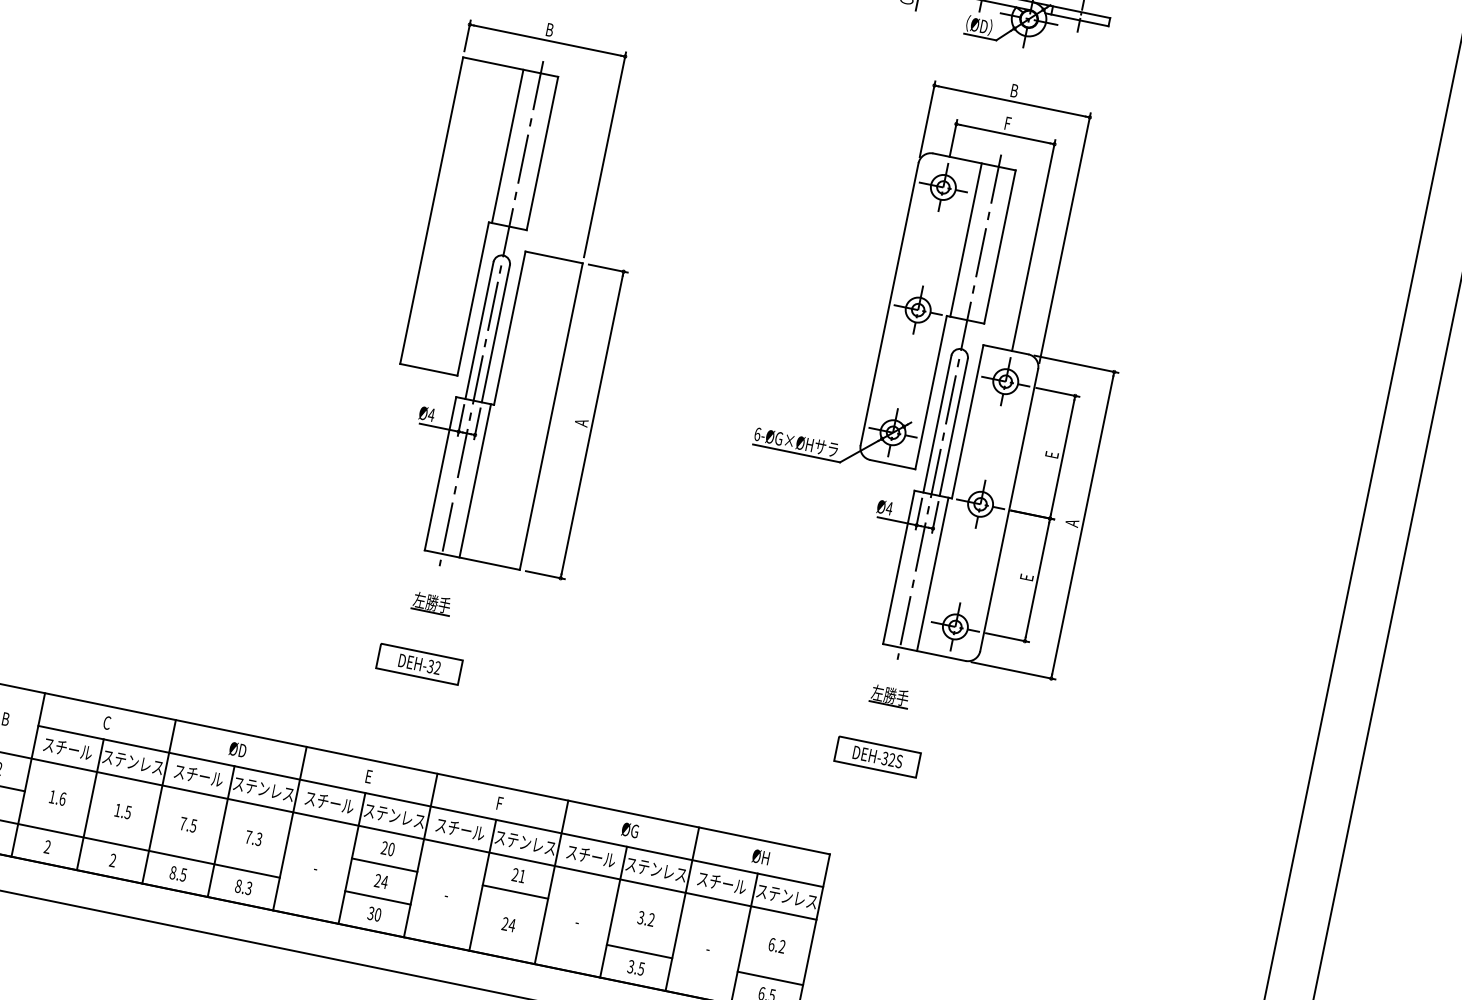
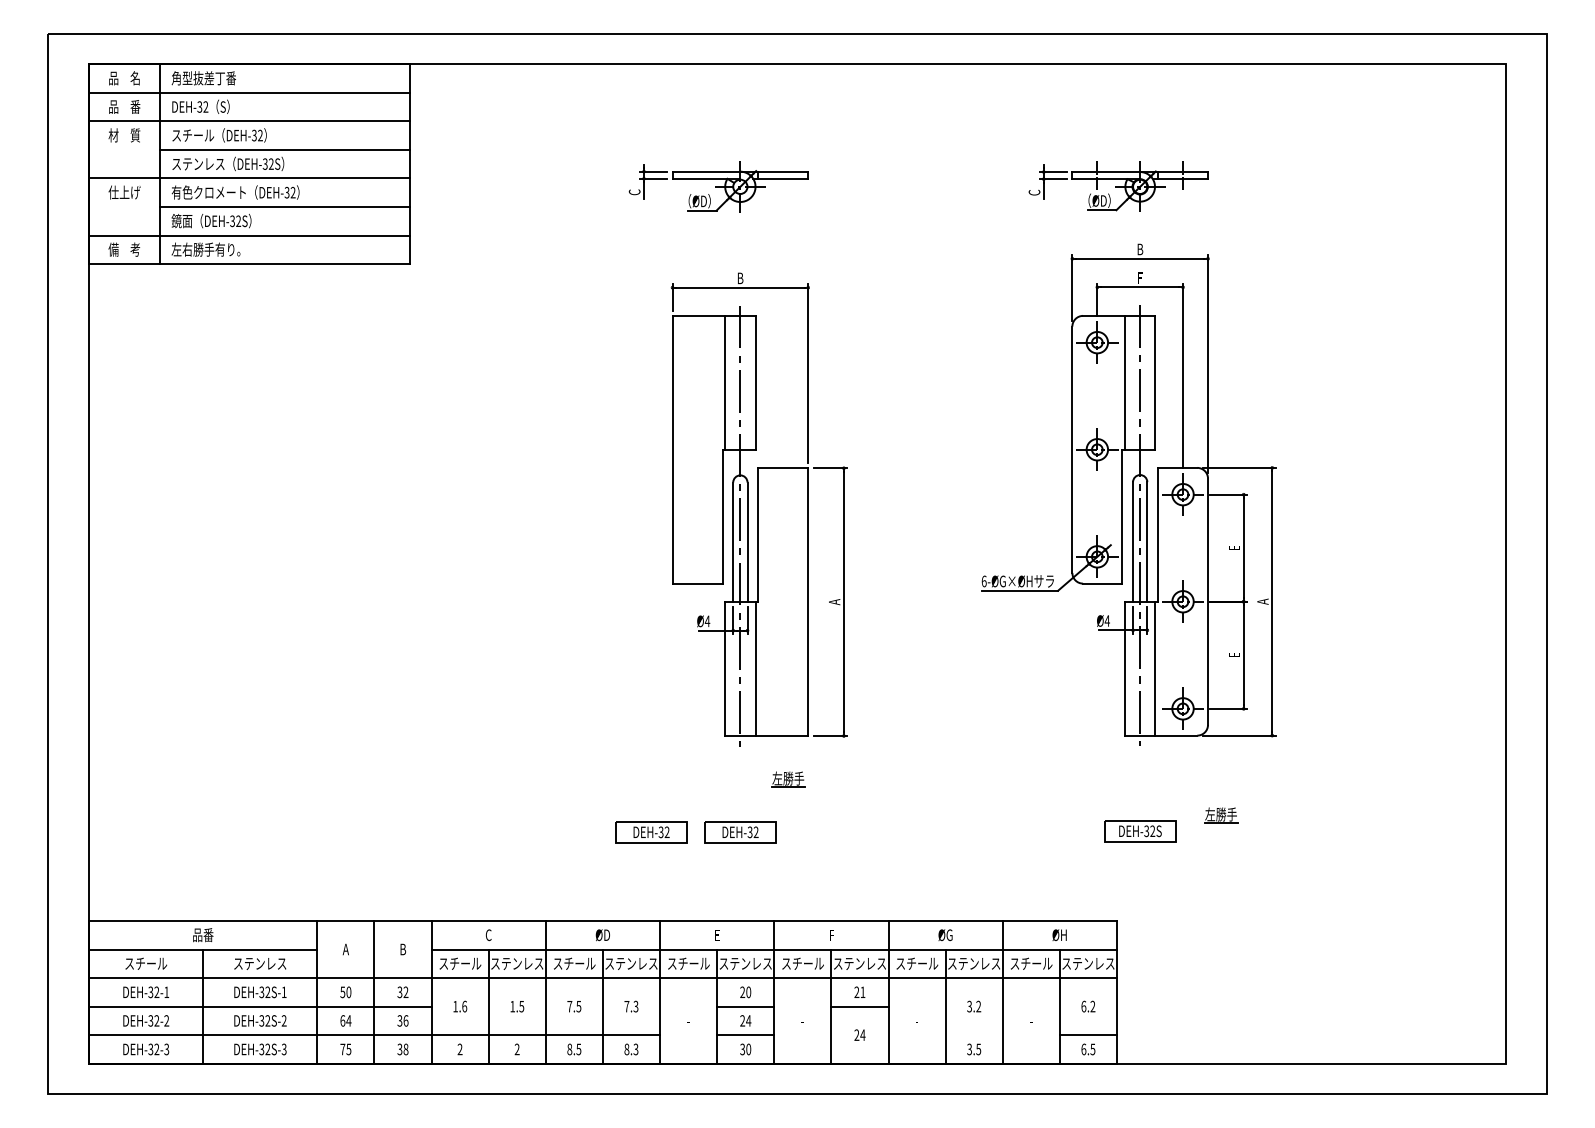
part: (432, 603) -> (788, 779), moved
part: (317, 643) -> (651, 832), added
part: (890, 696) -> (1221, 815), moved
line: (638, 951) -> (973, 1035), removed

